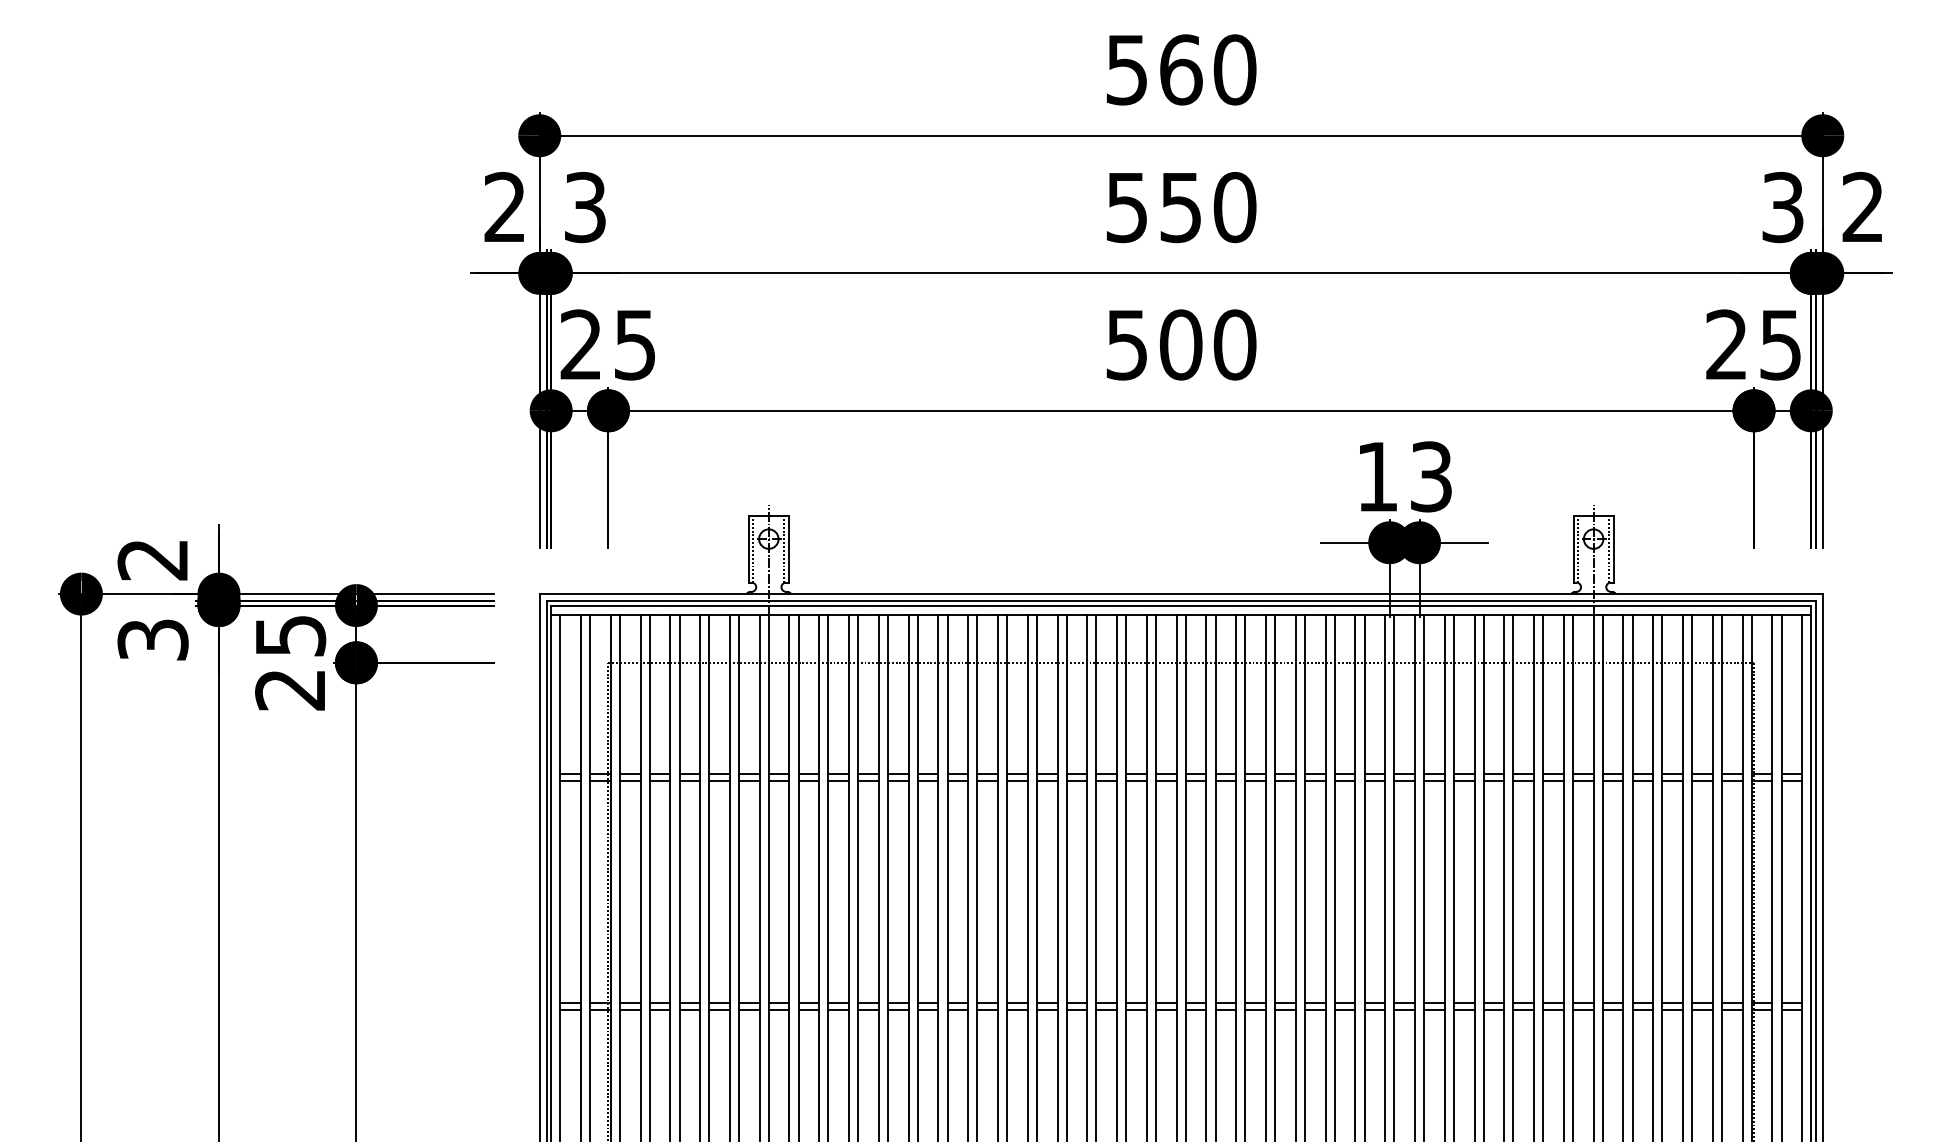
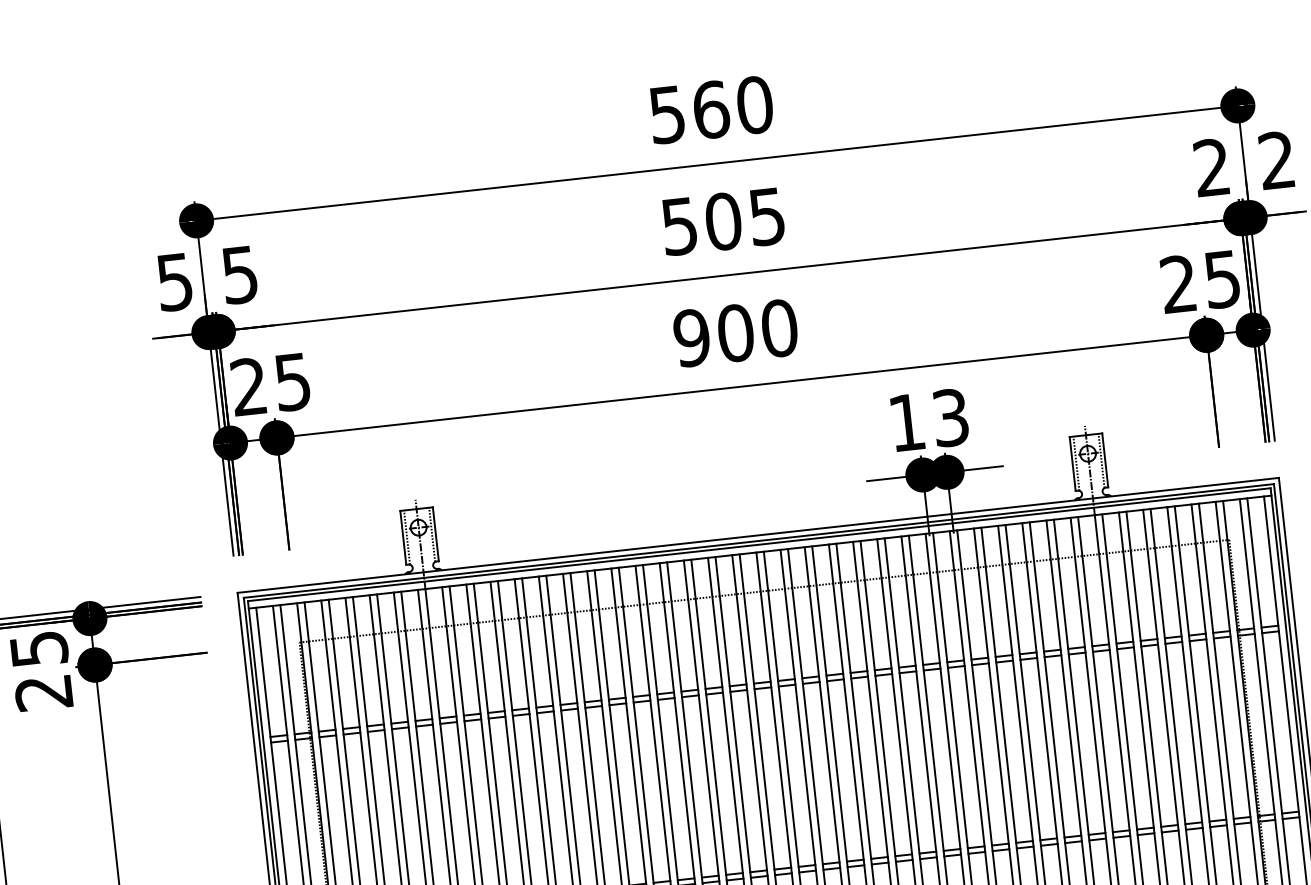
text: (585, 206) -> (240, 274), 3 -> 5
text: (504, 207) -> (174, 282), 2 -> 5
text: (1208, 207) -> (745, 219), 550 -> 505
text: (1782, 207) -> (1211, 167), 3 -> 2
text: (1126, 344) -> (691, 337), 500 -> 900

